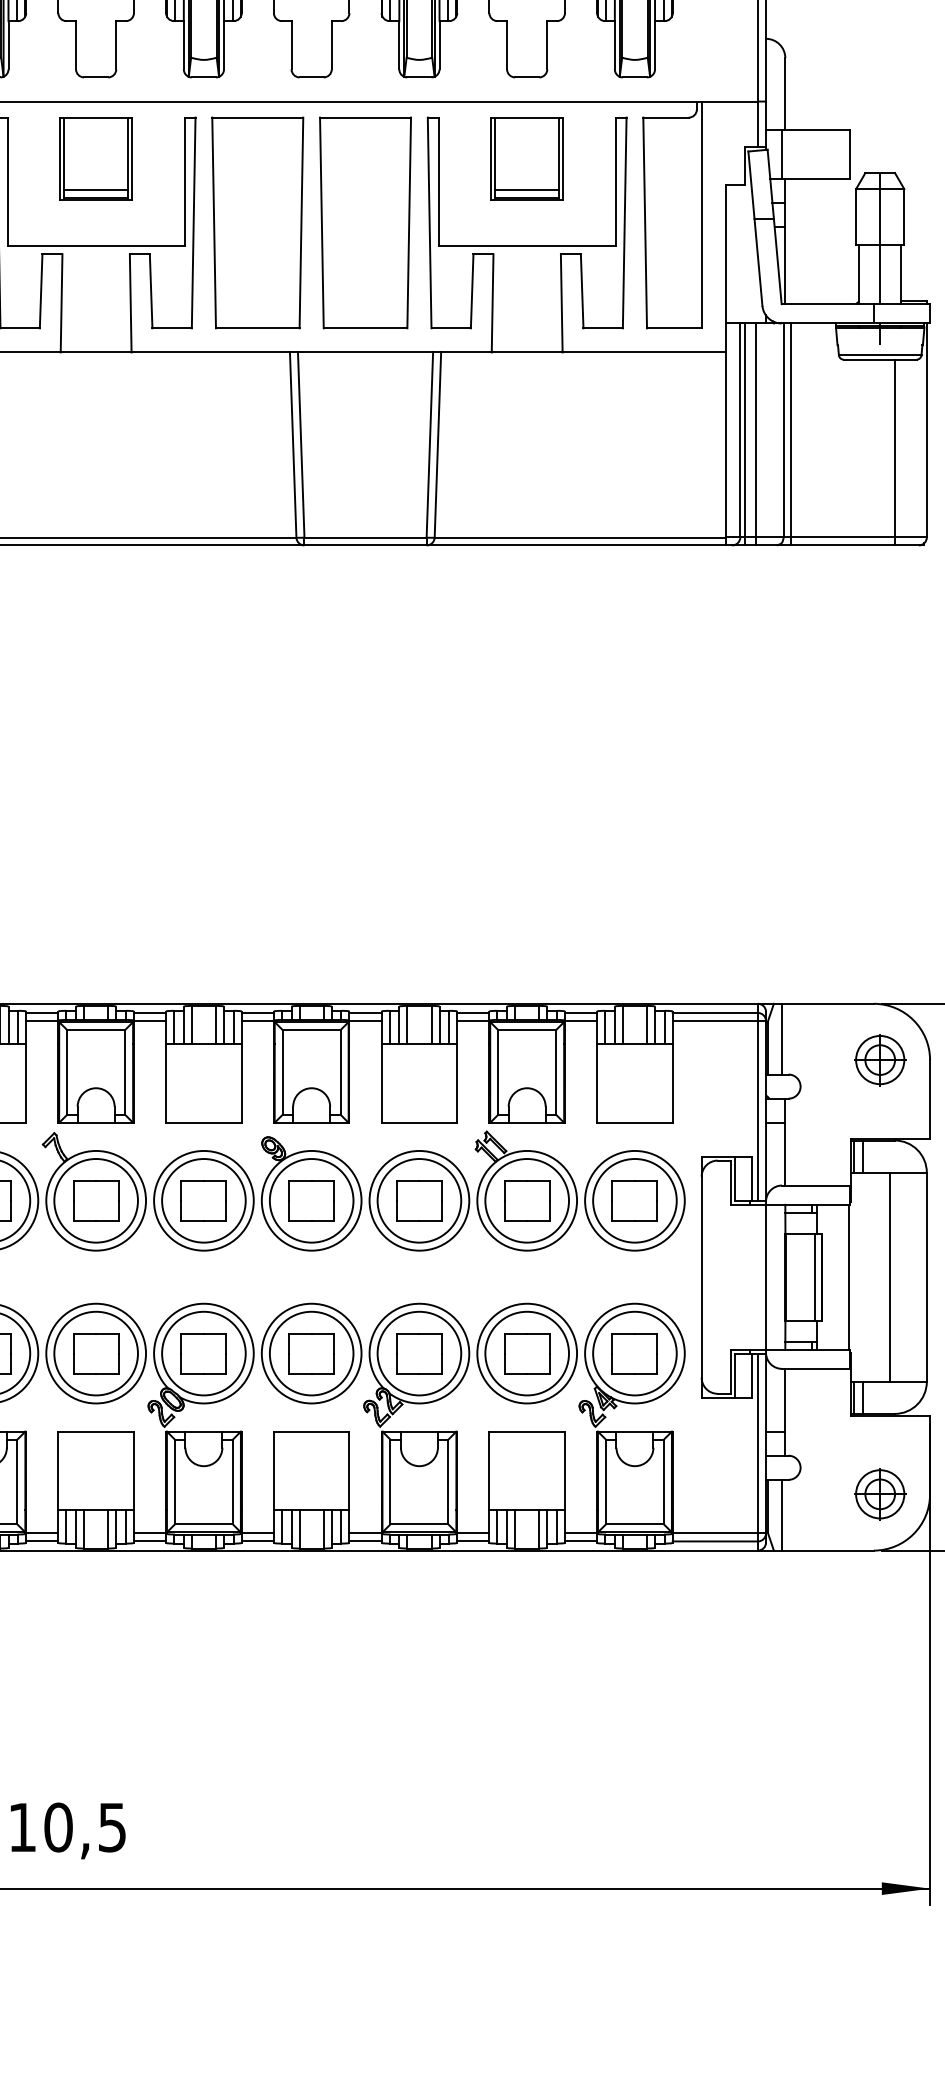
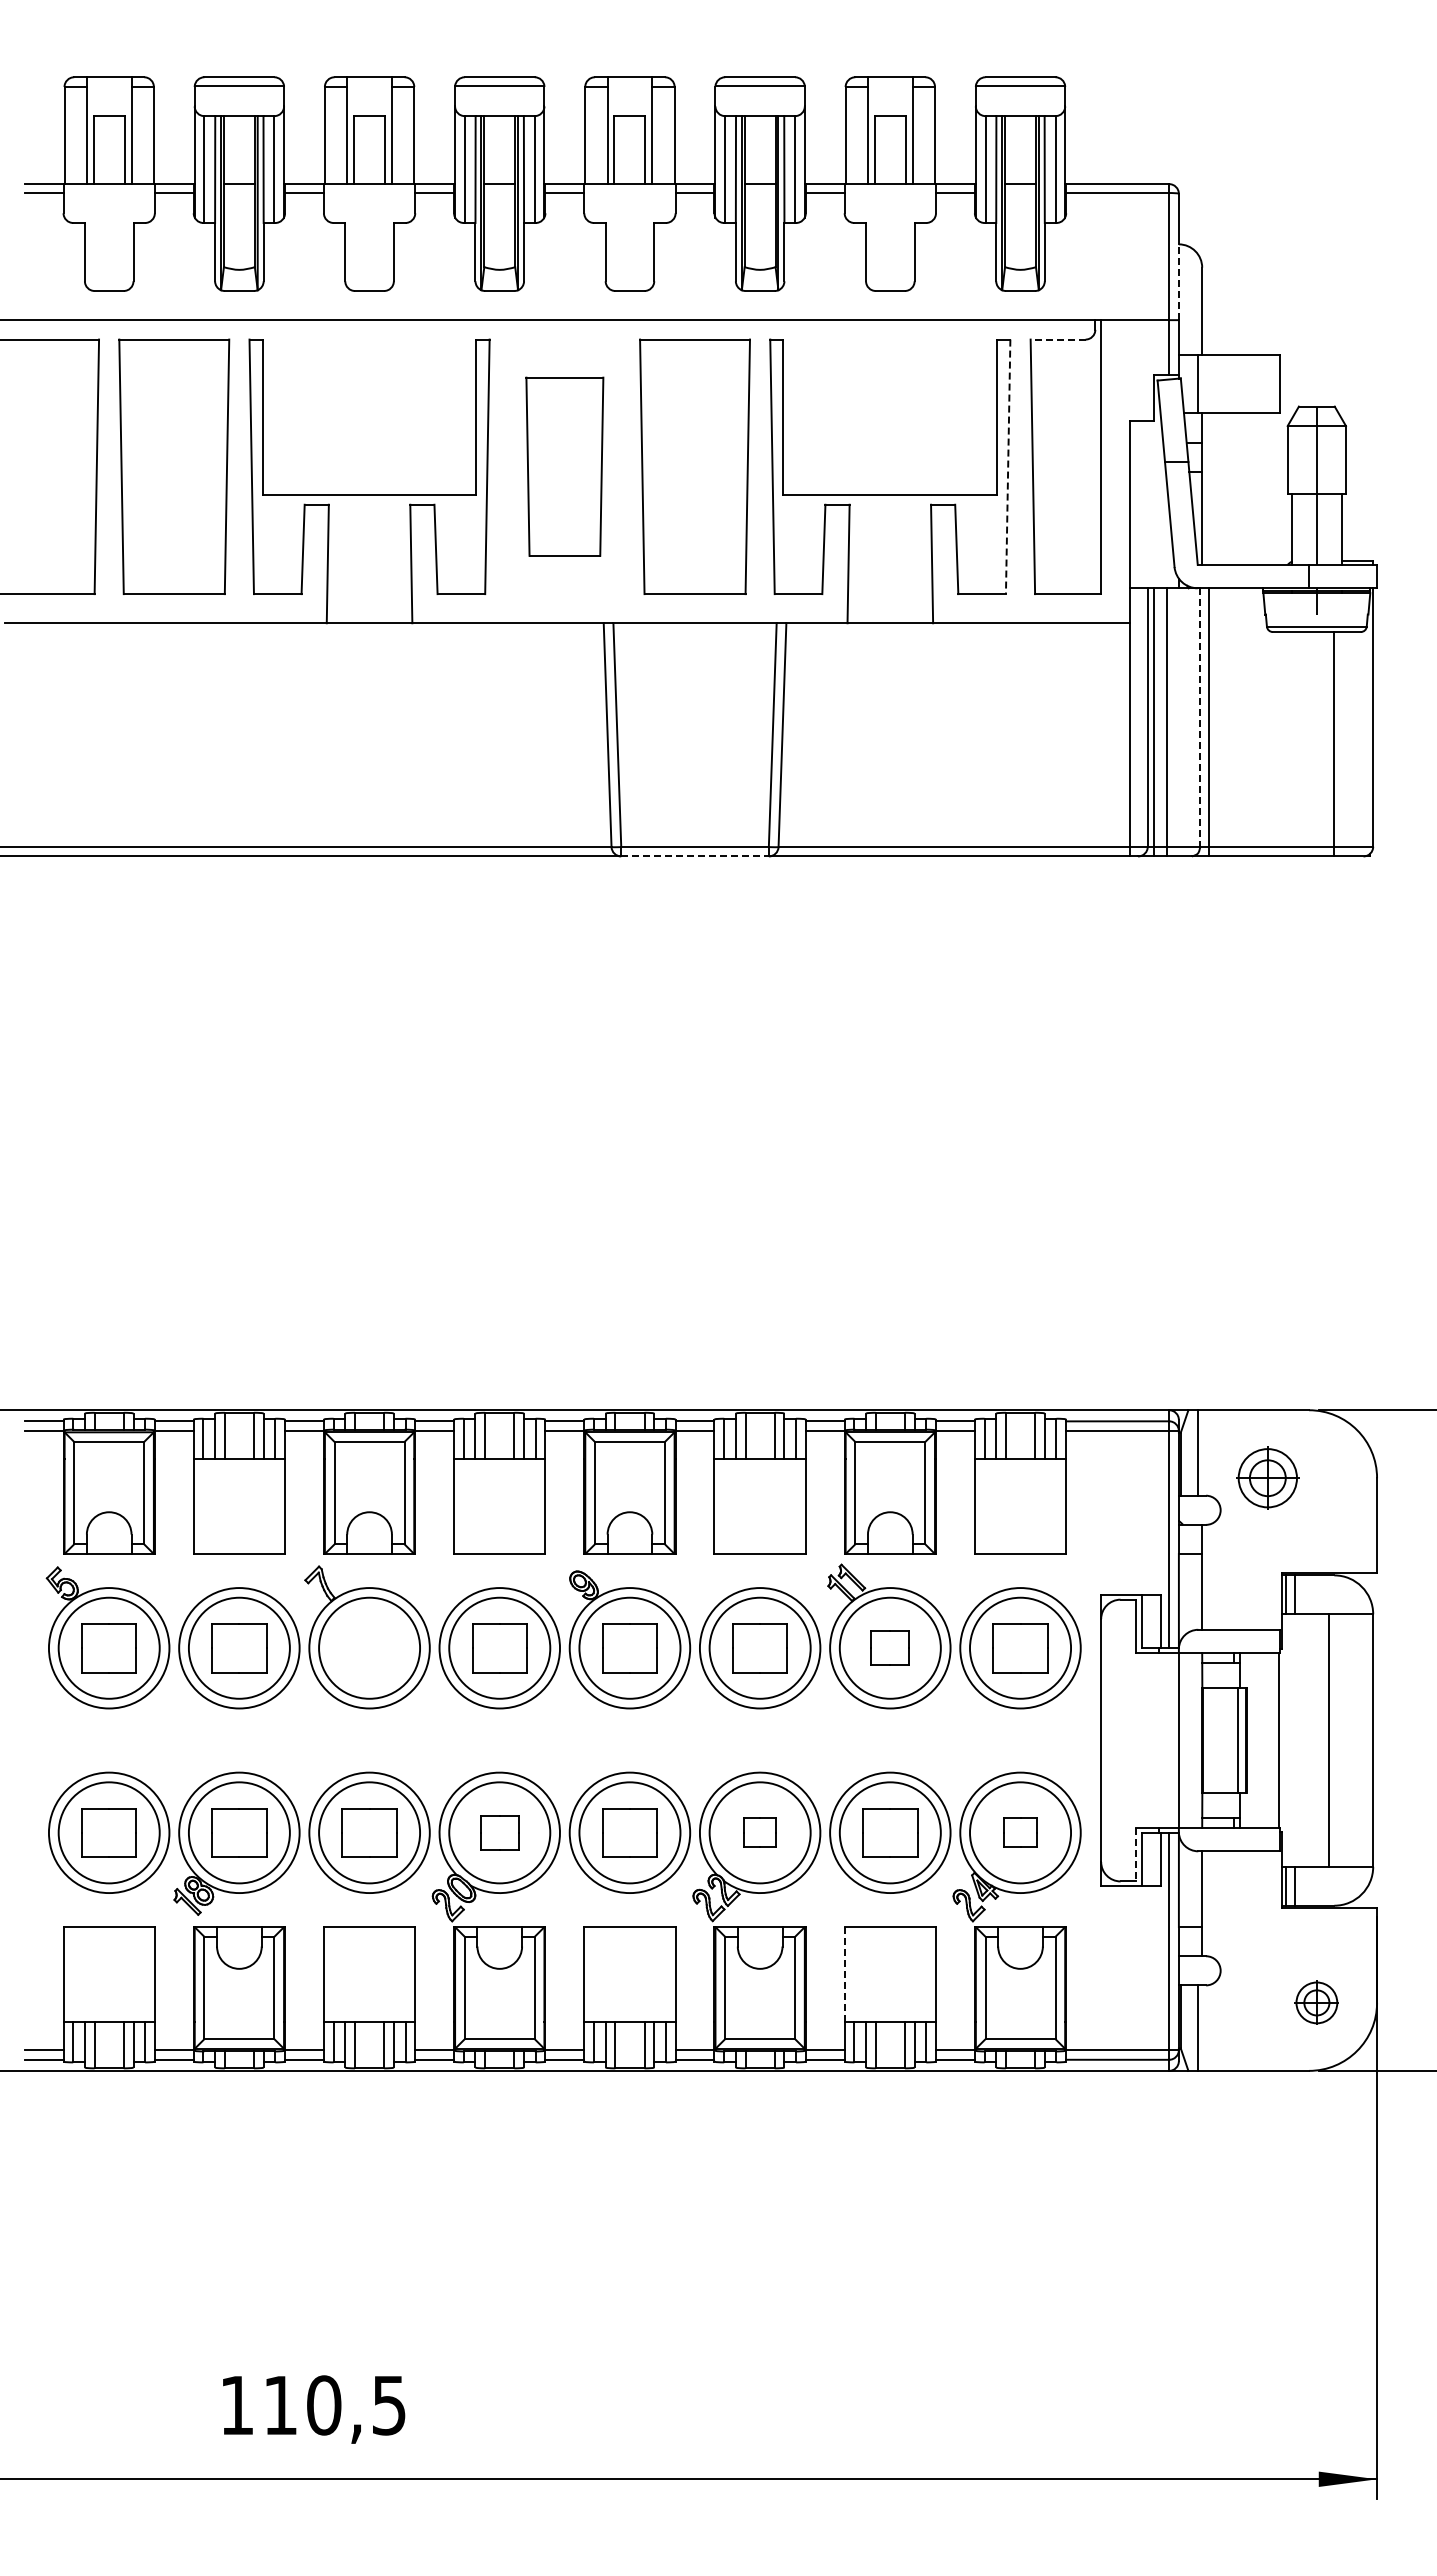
line: (765, 70) -> (1178, 282), solid -> dashed
line: (665, 117) -> (1057, 339), solid -> dashed
part: (96, 158) -> (369, 389), removed
part: (527, 158) -> (890, 389), removed
part: (257, 222) -> (564, 466), size x0.7
line: (624, 223) -> (1008, 467), solid -> dashed
line: (783, 431) -> (1200, 718), solid -> dashed
line: (365, 545) -> (695, 856), solid -> dashed
part: (879, 1059) -> (1267, 1477), moved
part: (96, 1201) -> (369, 1648), removed
part: (527, 1201) -> (890, 1648), size x0.7
part: (203, 1353) -> (499, 1832), size x0.7
part: (418, 1353) -> (759, 1832), size x0.6
part: (634, 1353) -> (1020, 1832), size x0.6
line: (730, 1371) -> (1136, 1854), solid -> dashed
line: (489, 1470) -> (844, 1974), solid -> dashed
part: (879, 1494) -> (1316, 2002), size x0.7

